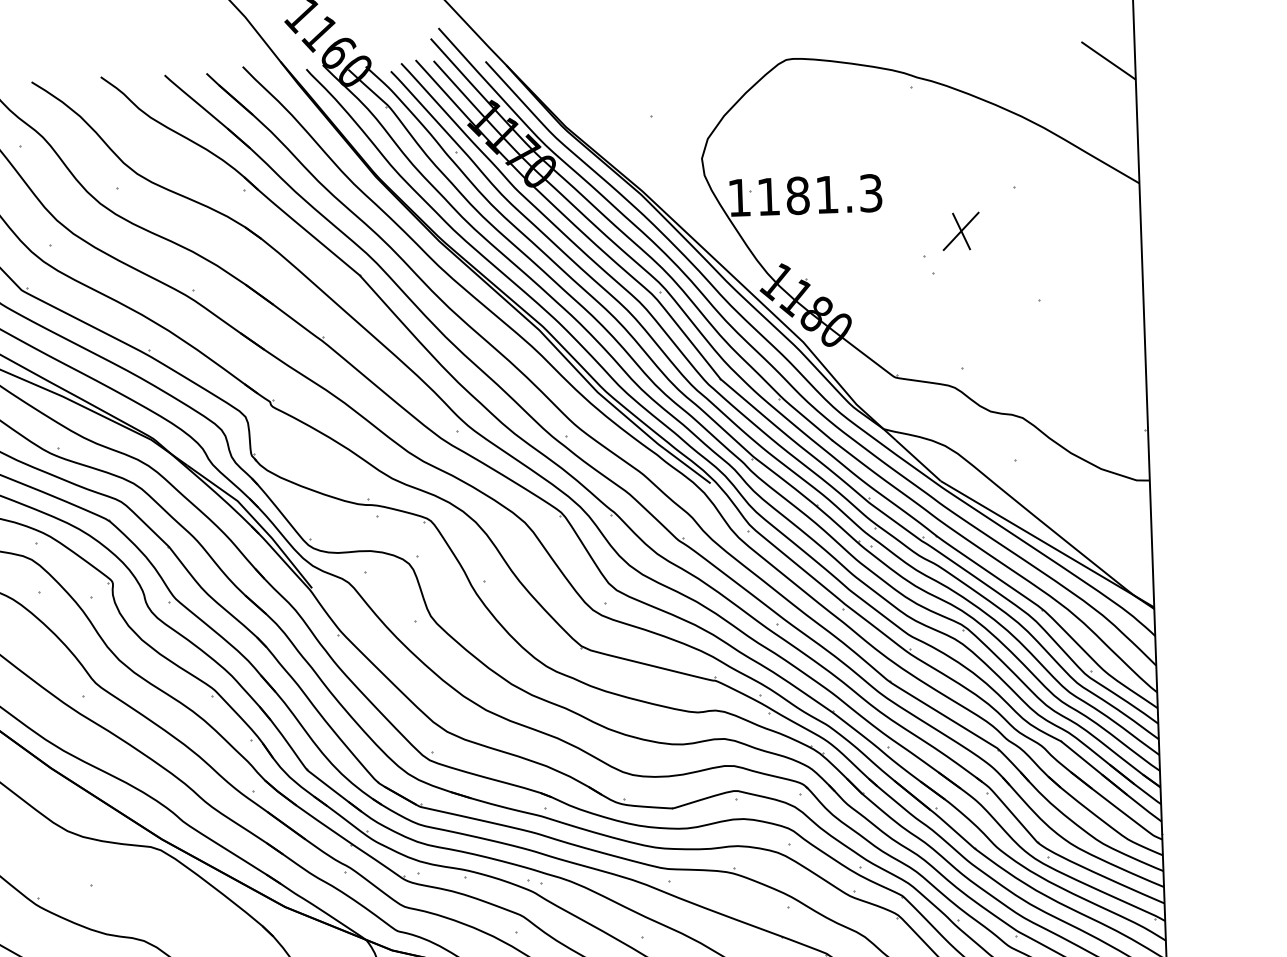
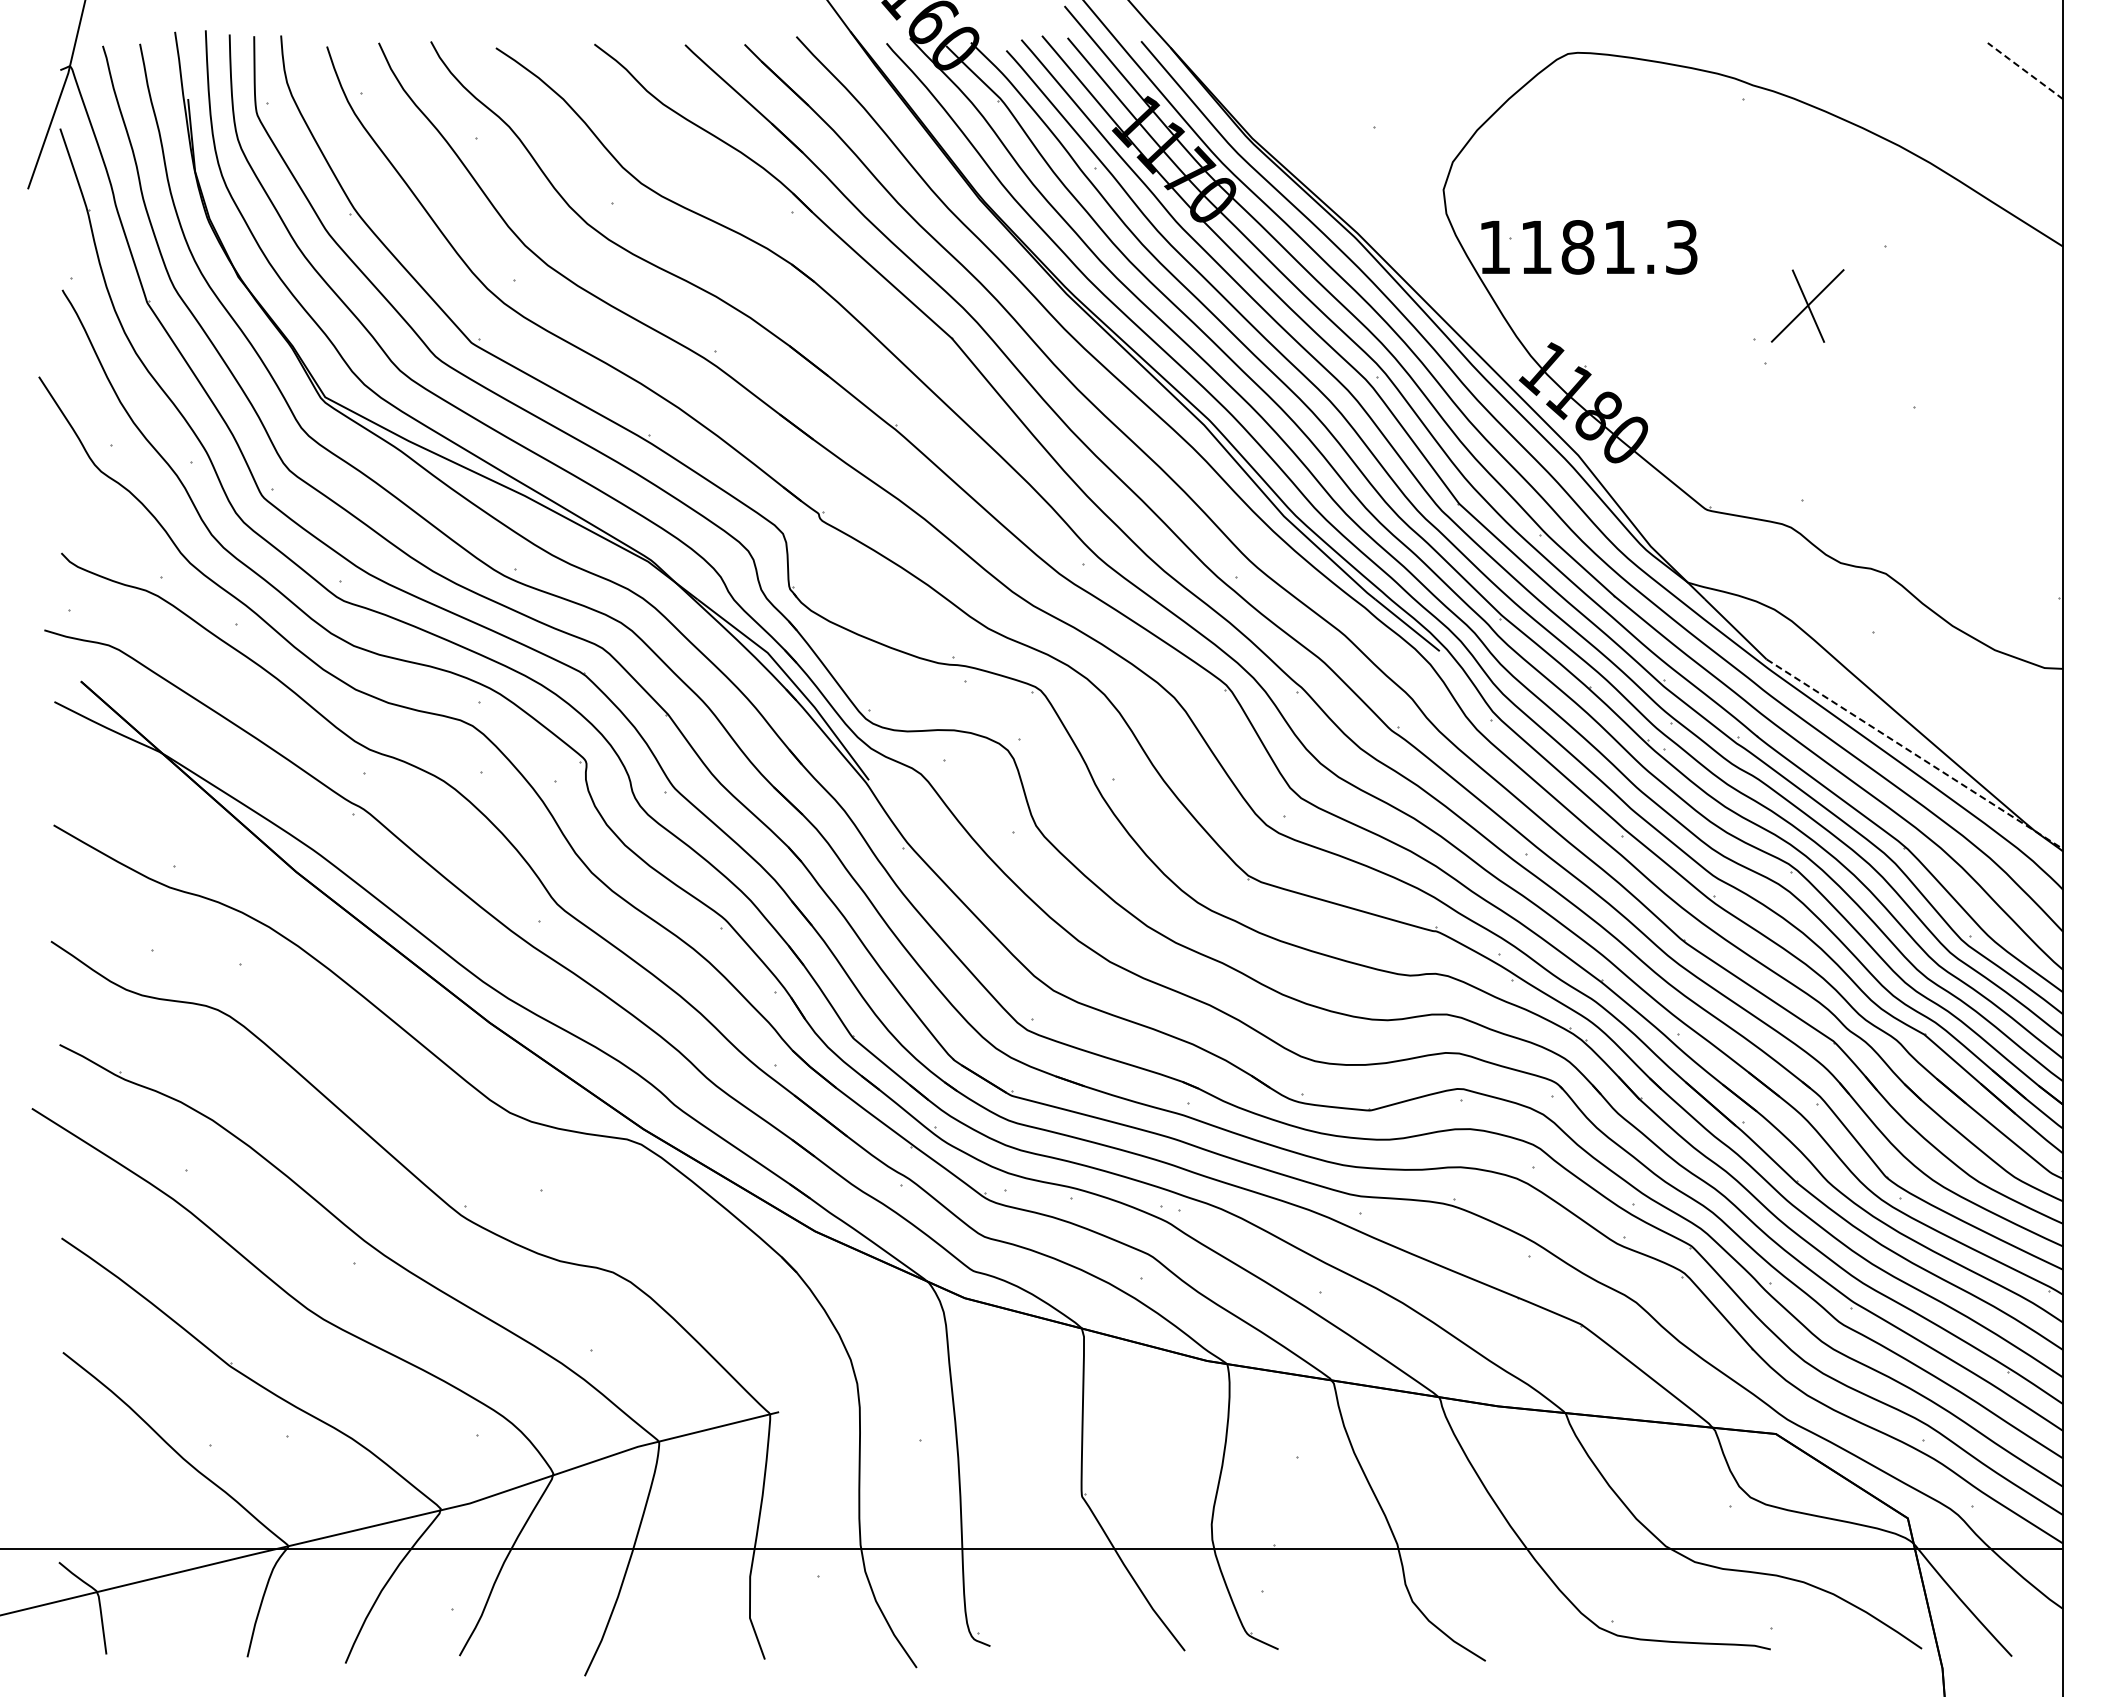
line: (1108, 61) -> (2025, 71), solid -> dashed
part: (960, 231) -> (1807, 305), size x1.4
line: (1047, 544) -> (1915, 754), solid -> dashed

